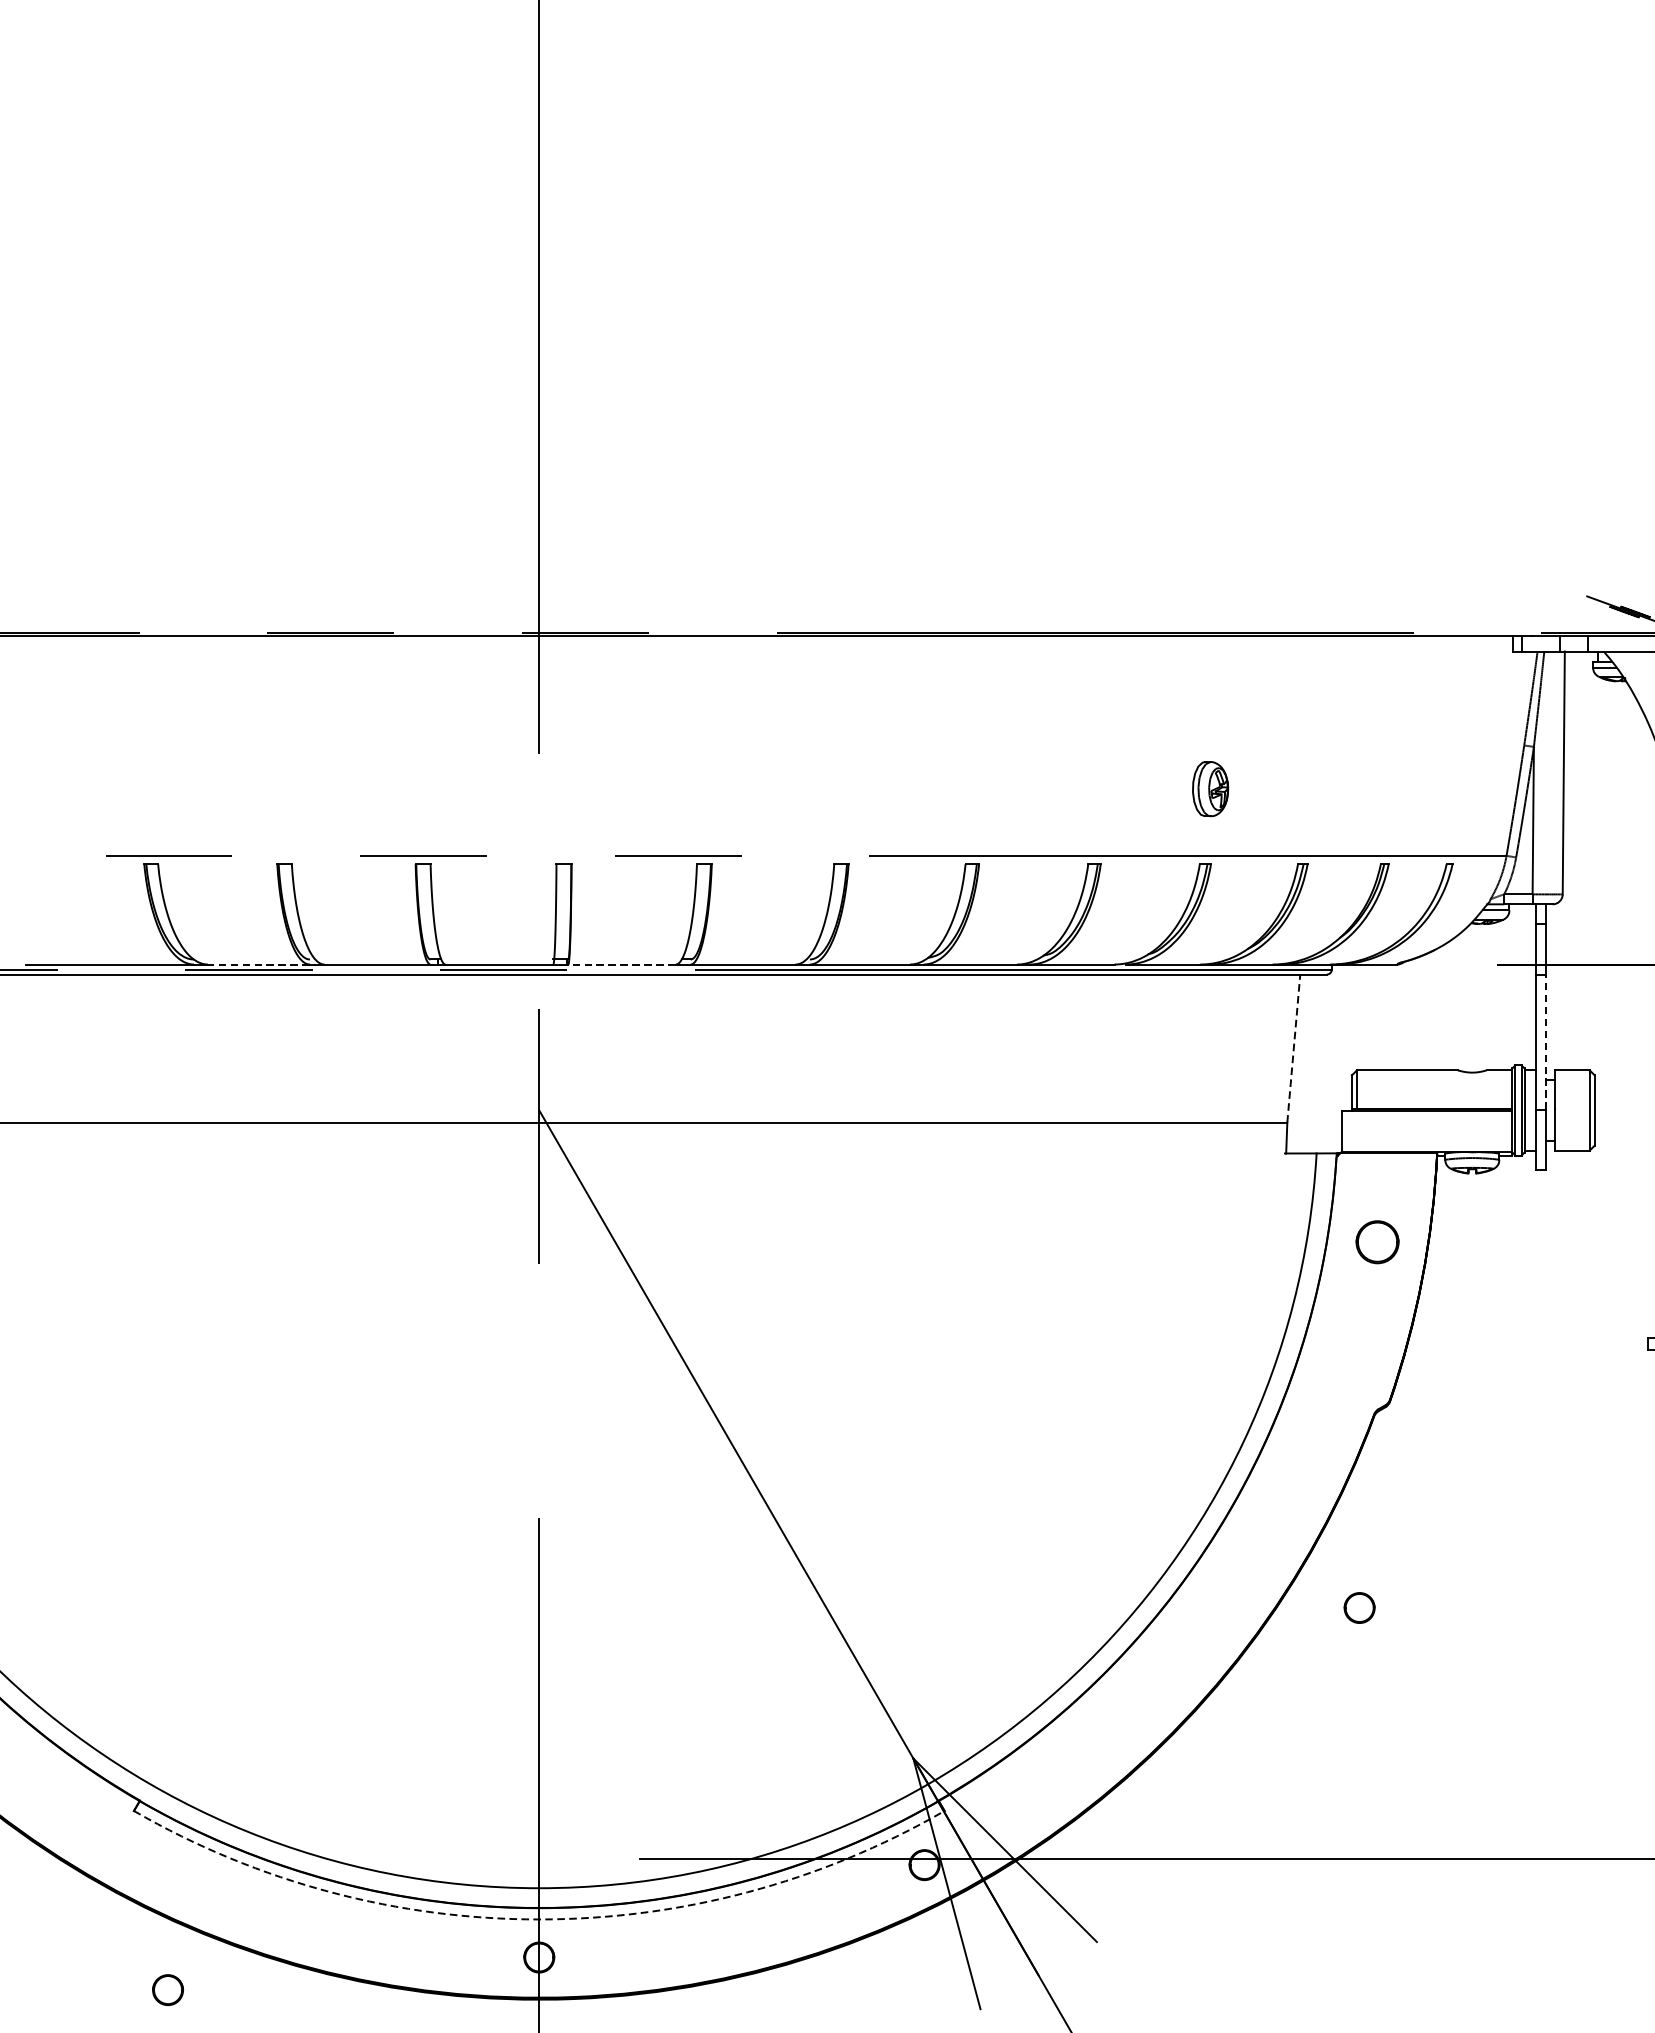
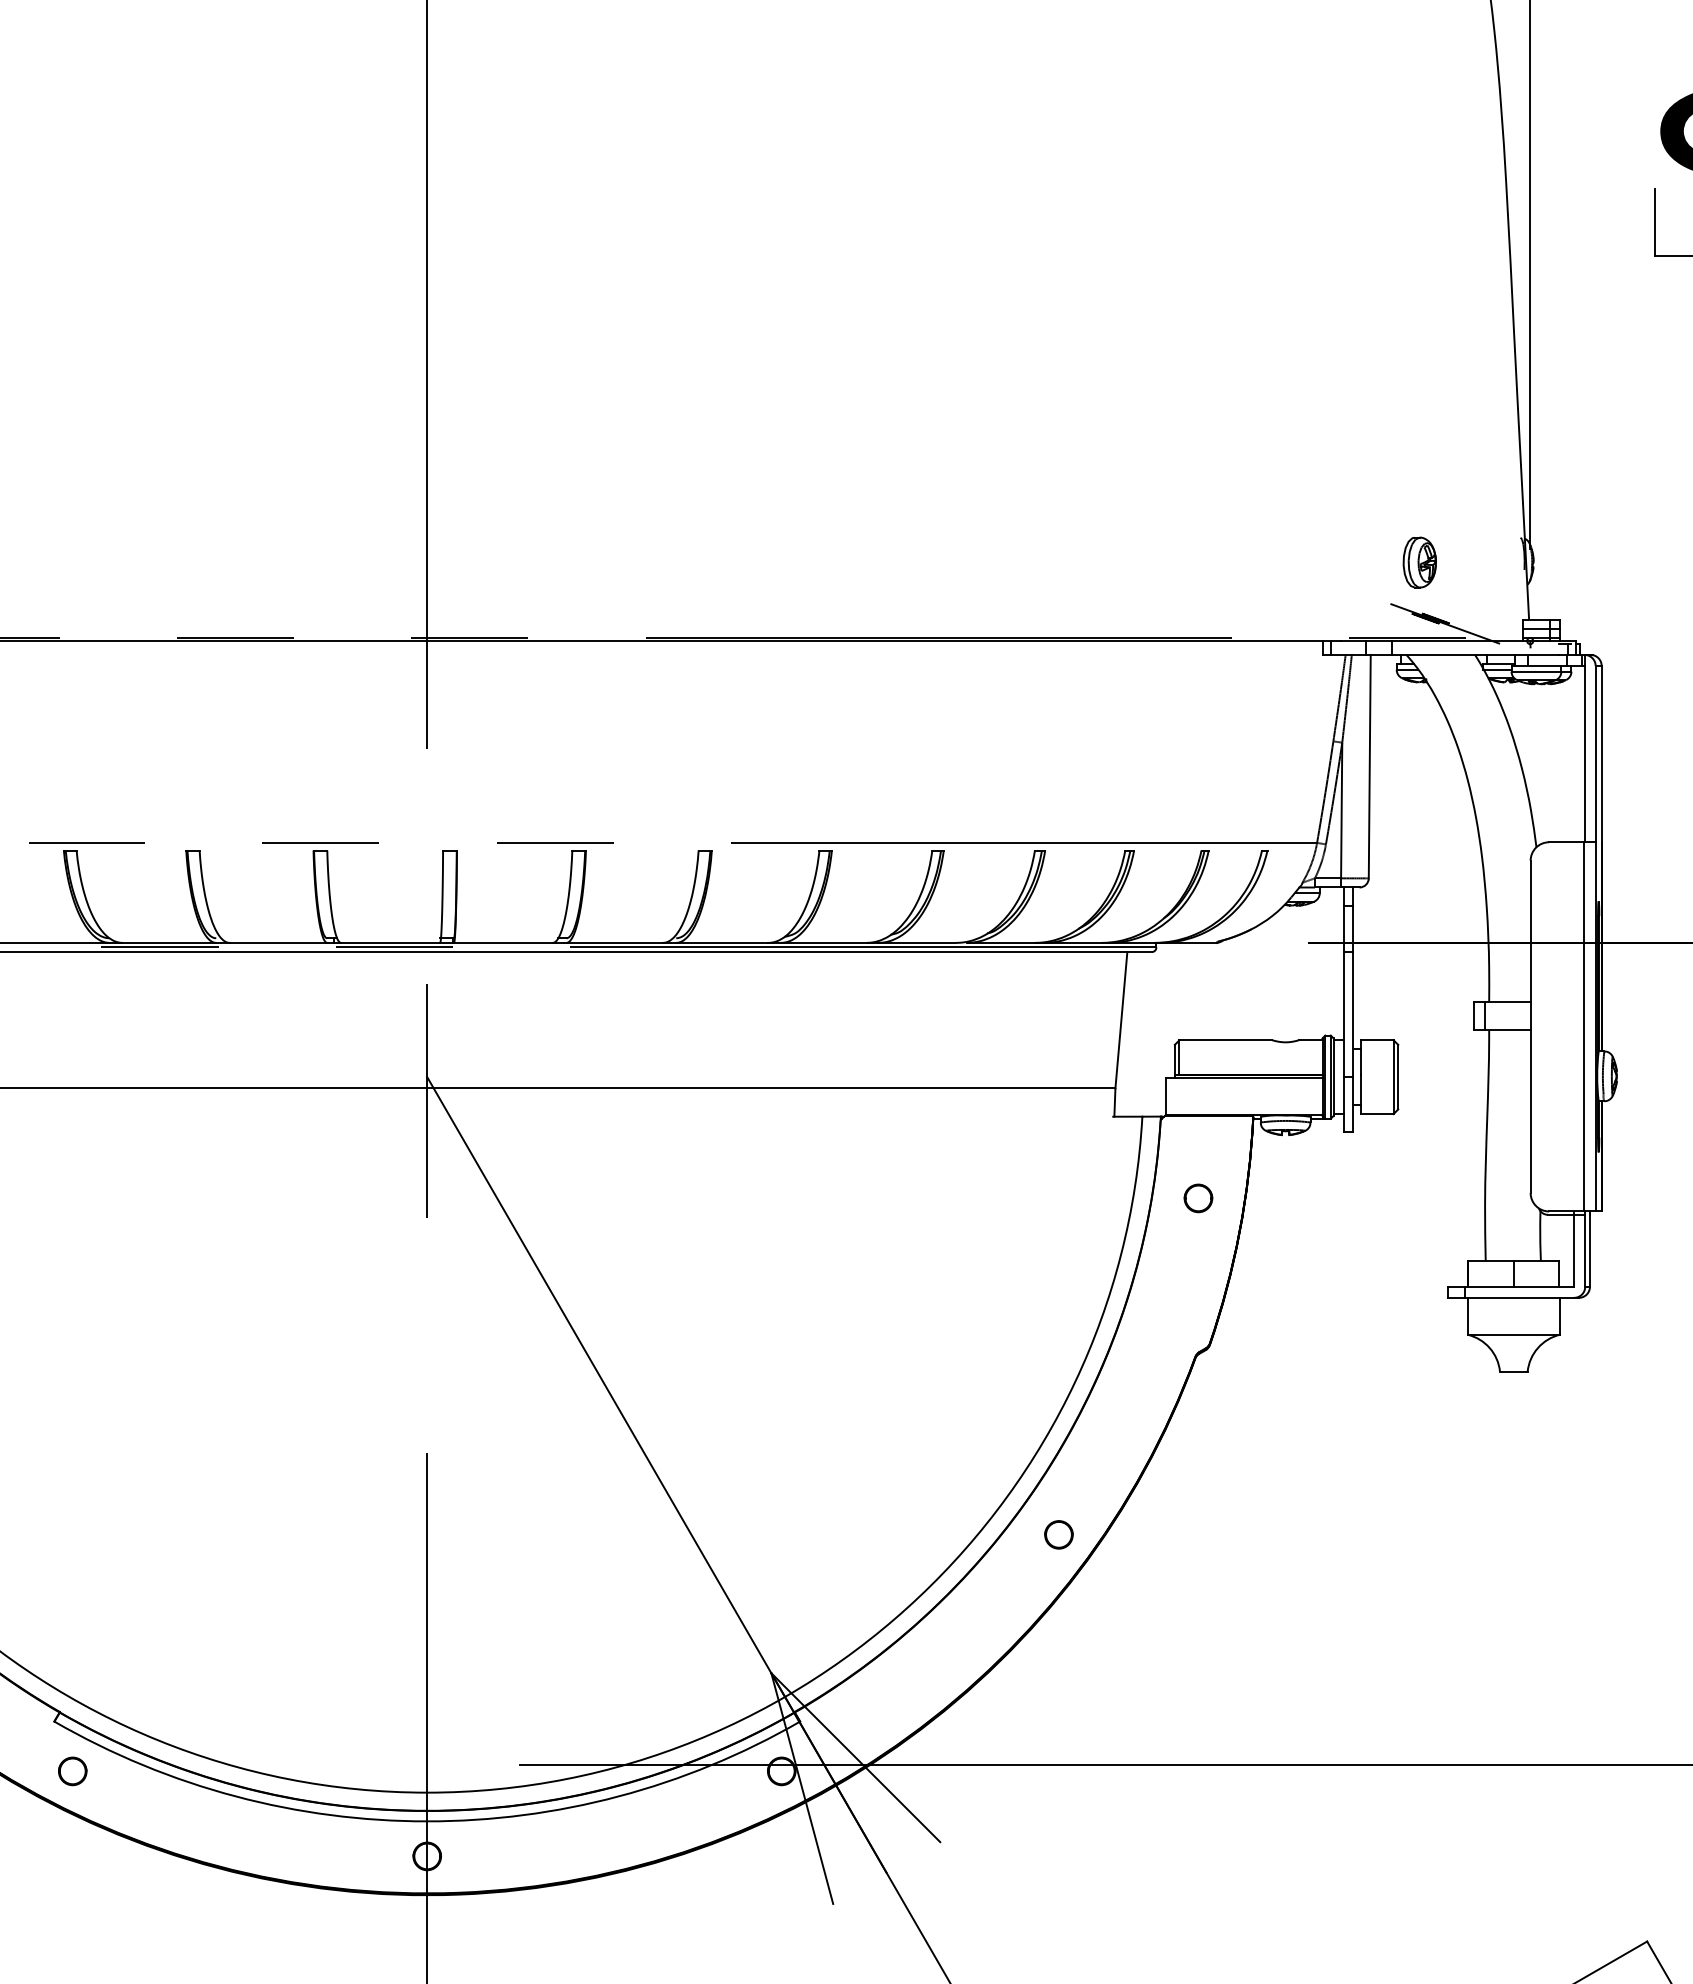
part: (1210, 789) -> (1419, 562), moved
line: (259, 964) -> (169, 942), dashed -> solid
line: (621, 964) -> (502, 942), dashed -> solid
line: (1546, 1041) -> (1353, 1013), dashed -> solid
line: (1293, 1047) -> (1121, 1019), dashed -> solid
part: (1377, 1242) -> (1198, 1198), size x0.71
circle: (1359, 1607) -> (1058, 1534), moved
arc: (539, 1919) -> (427, 1821), dashed -> solid
part: (167, 1990) -> (72, 1771), moved

